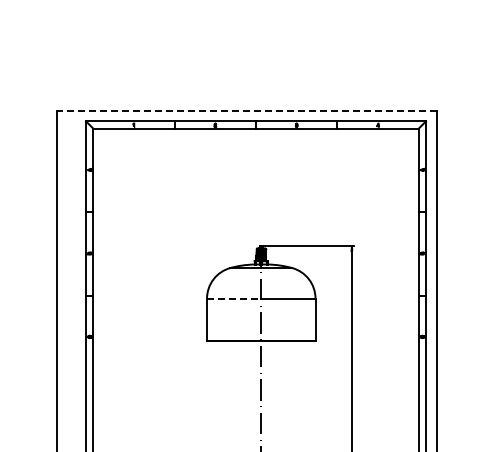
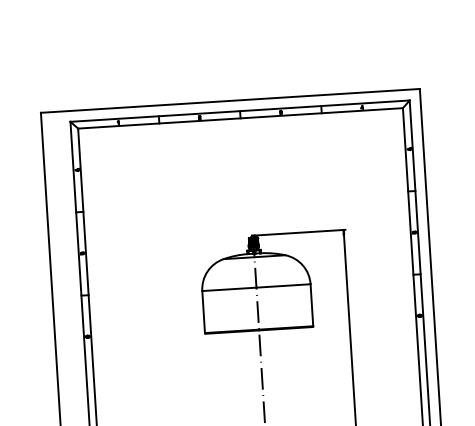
line: (247, 110) -> (230, 100), dashed -> solid
line: (234, 298) -> (229, 289), dashed -> solid

